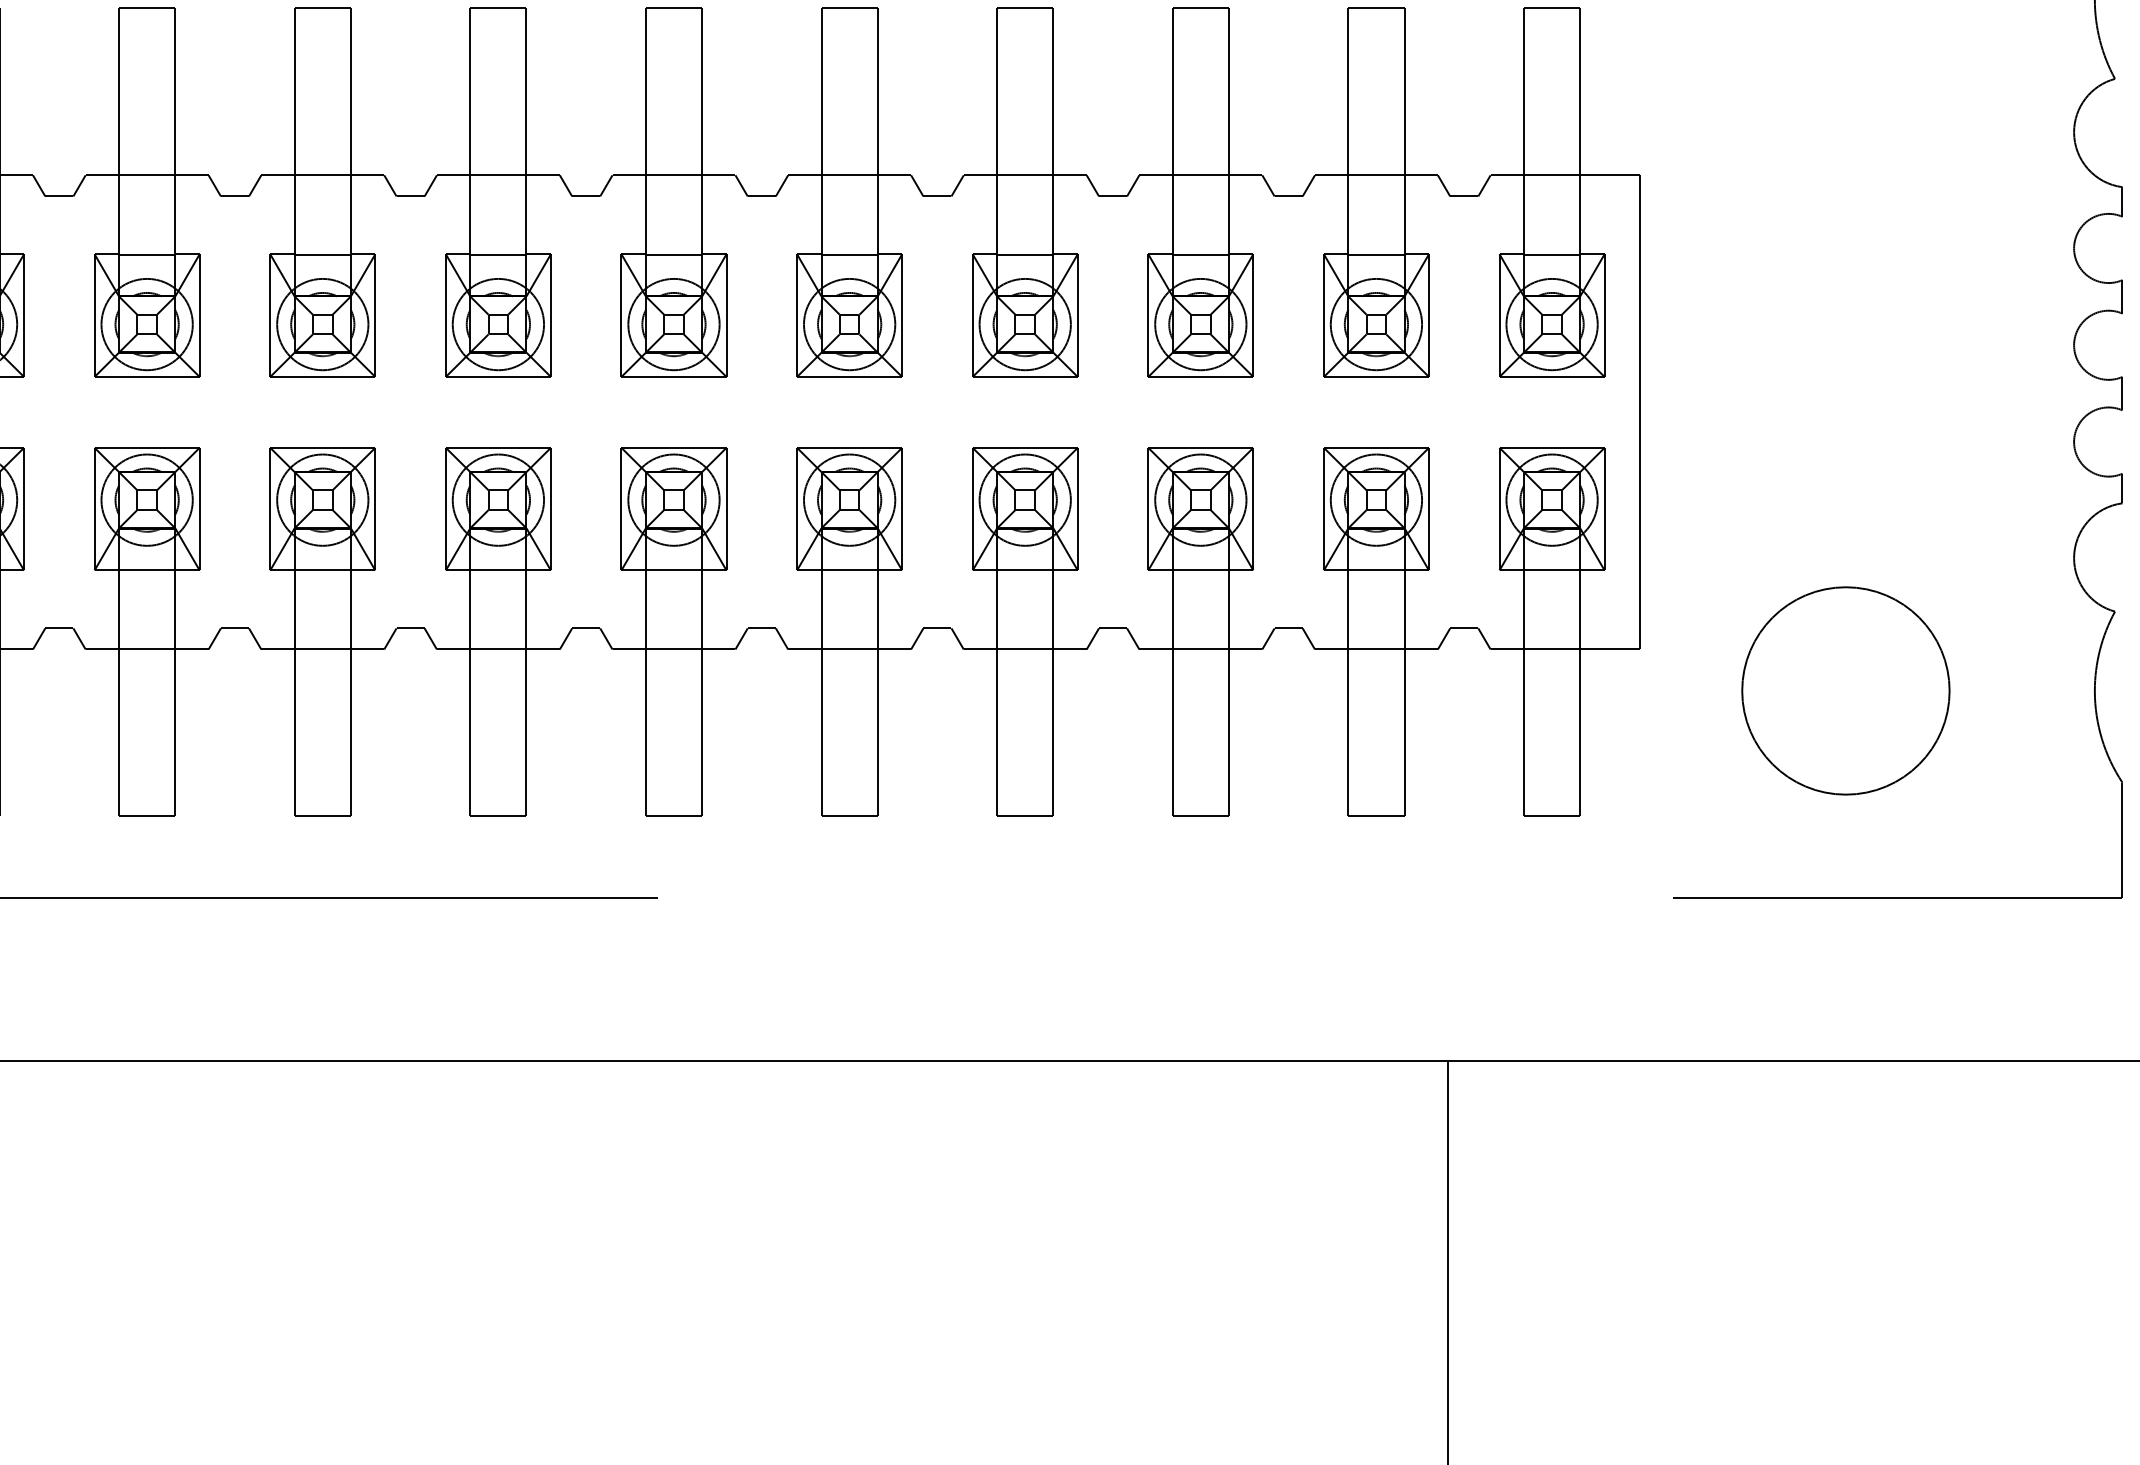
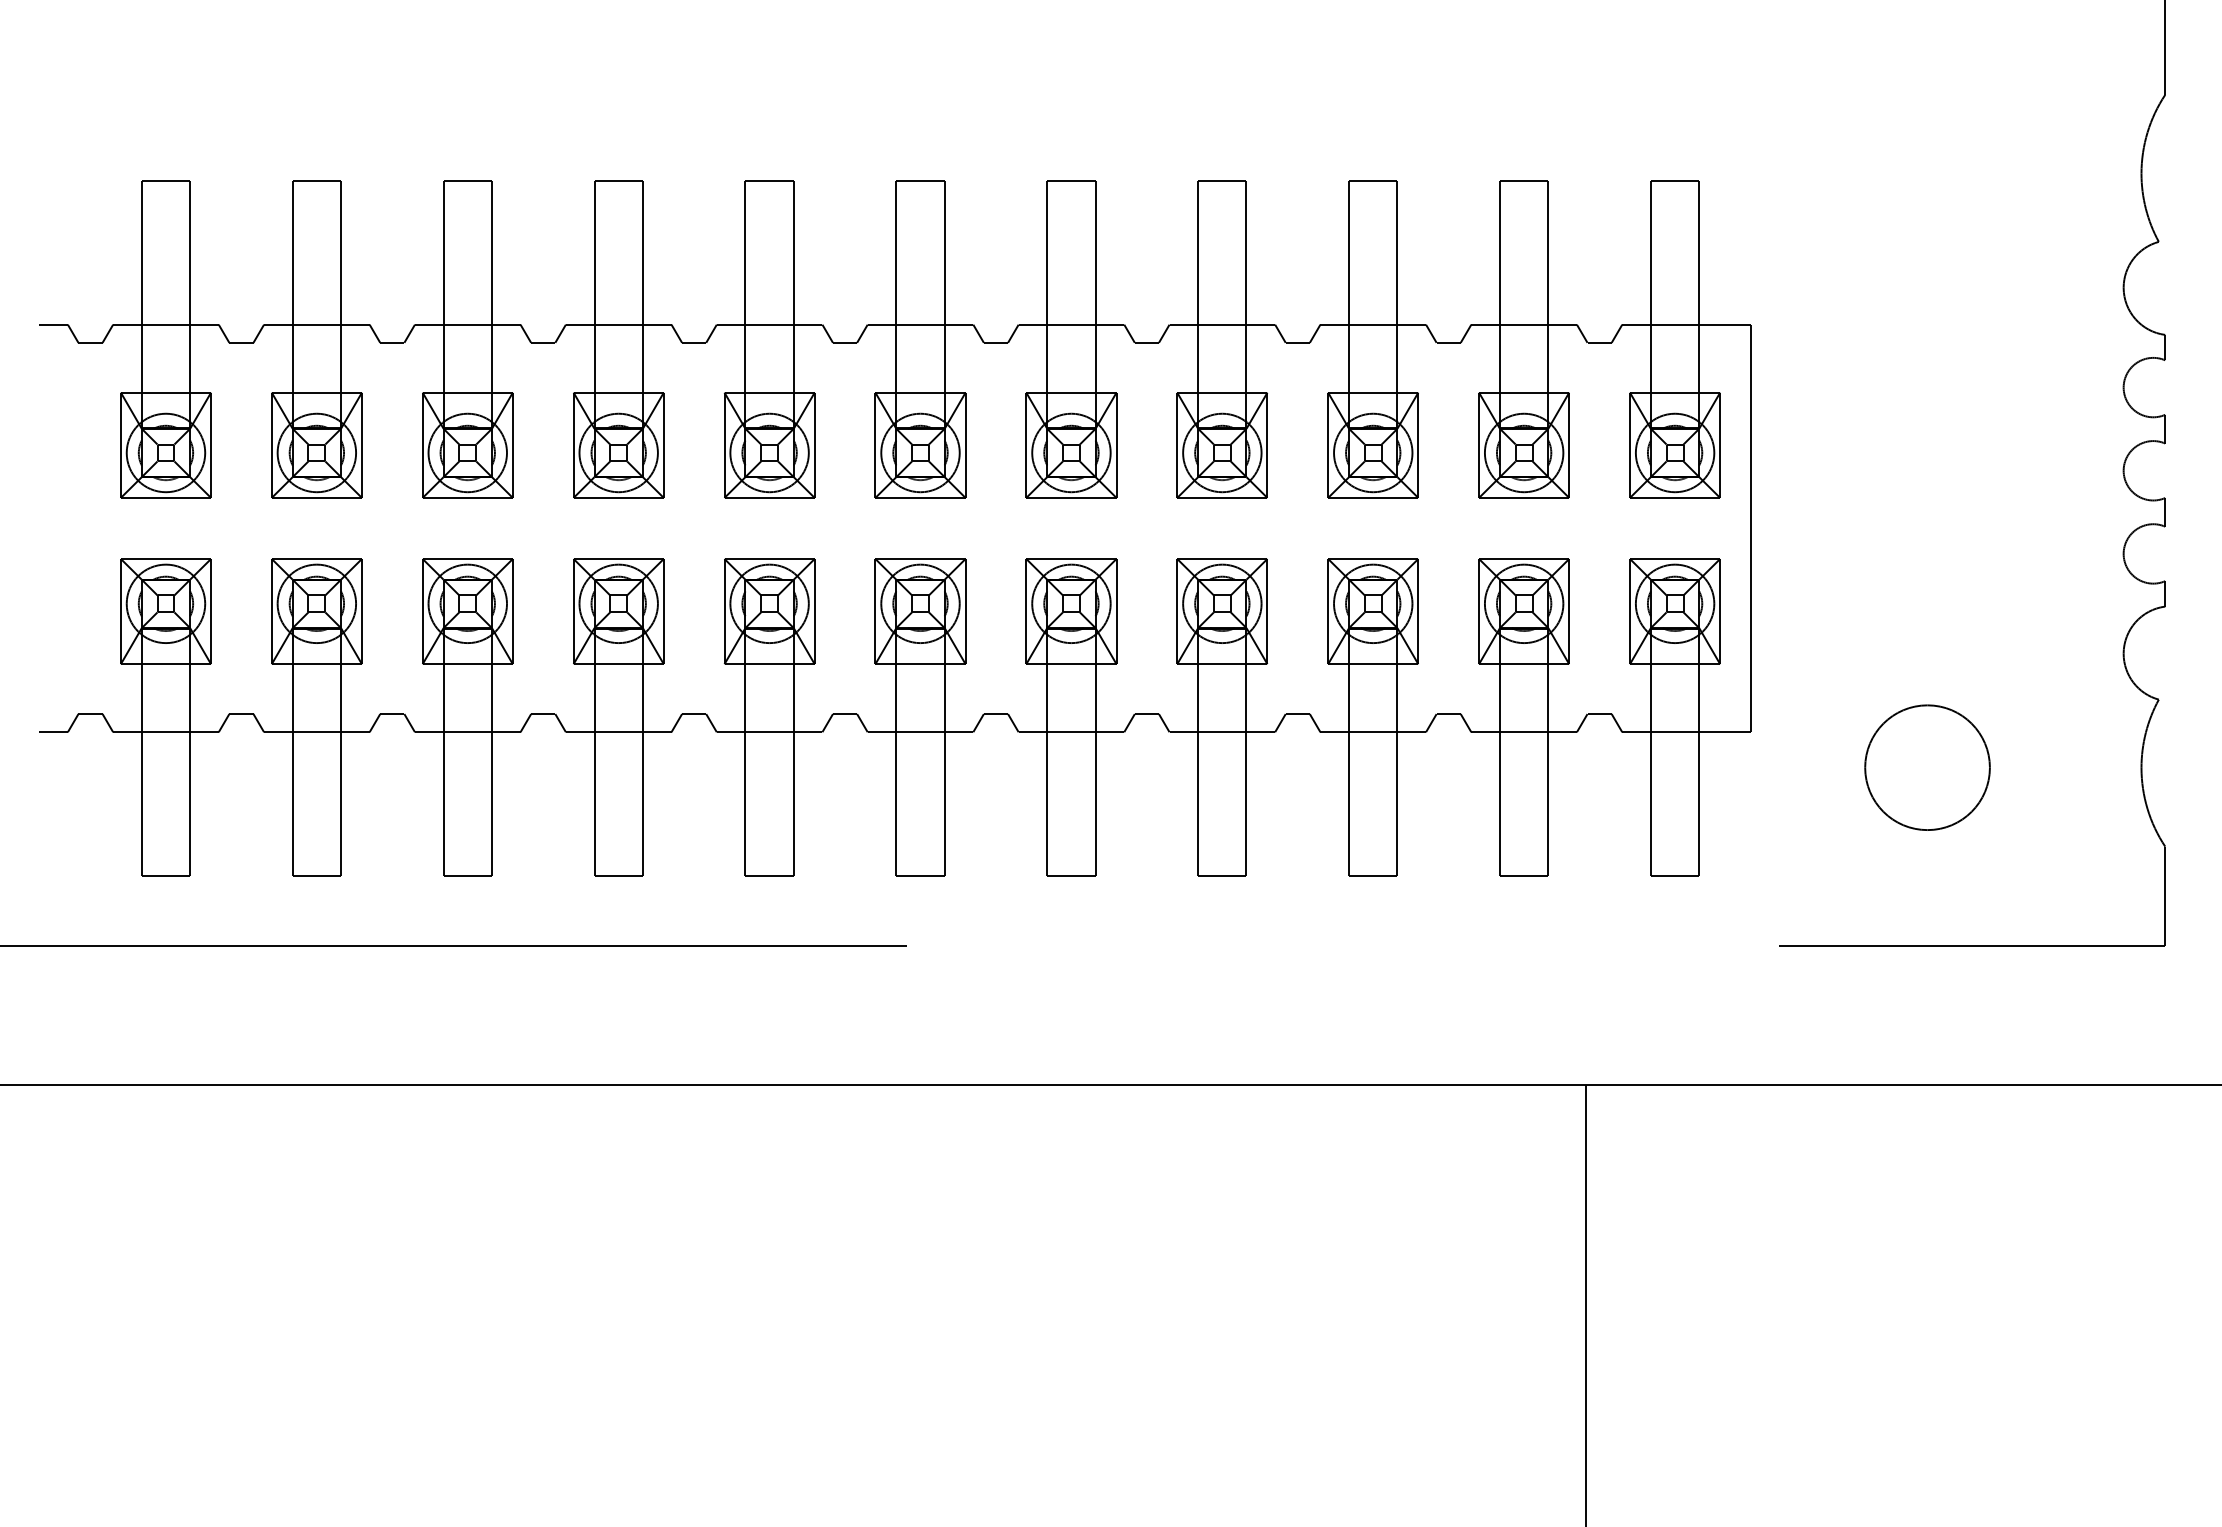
part: (1845, 690) -> (1927, 767), size x0.7

